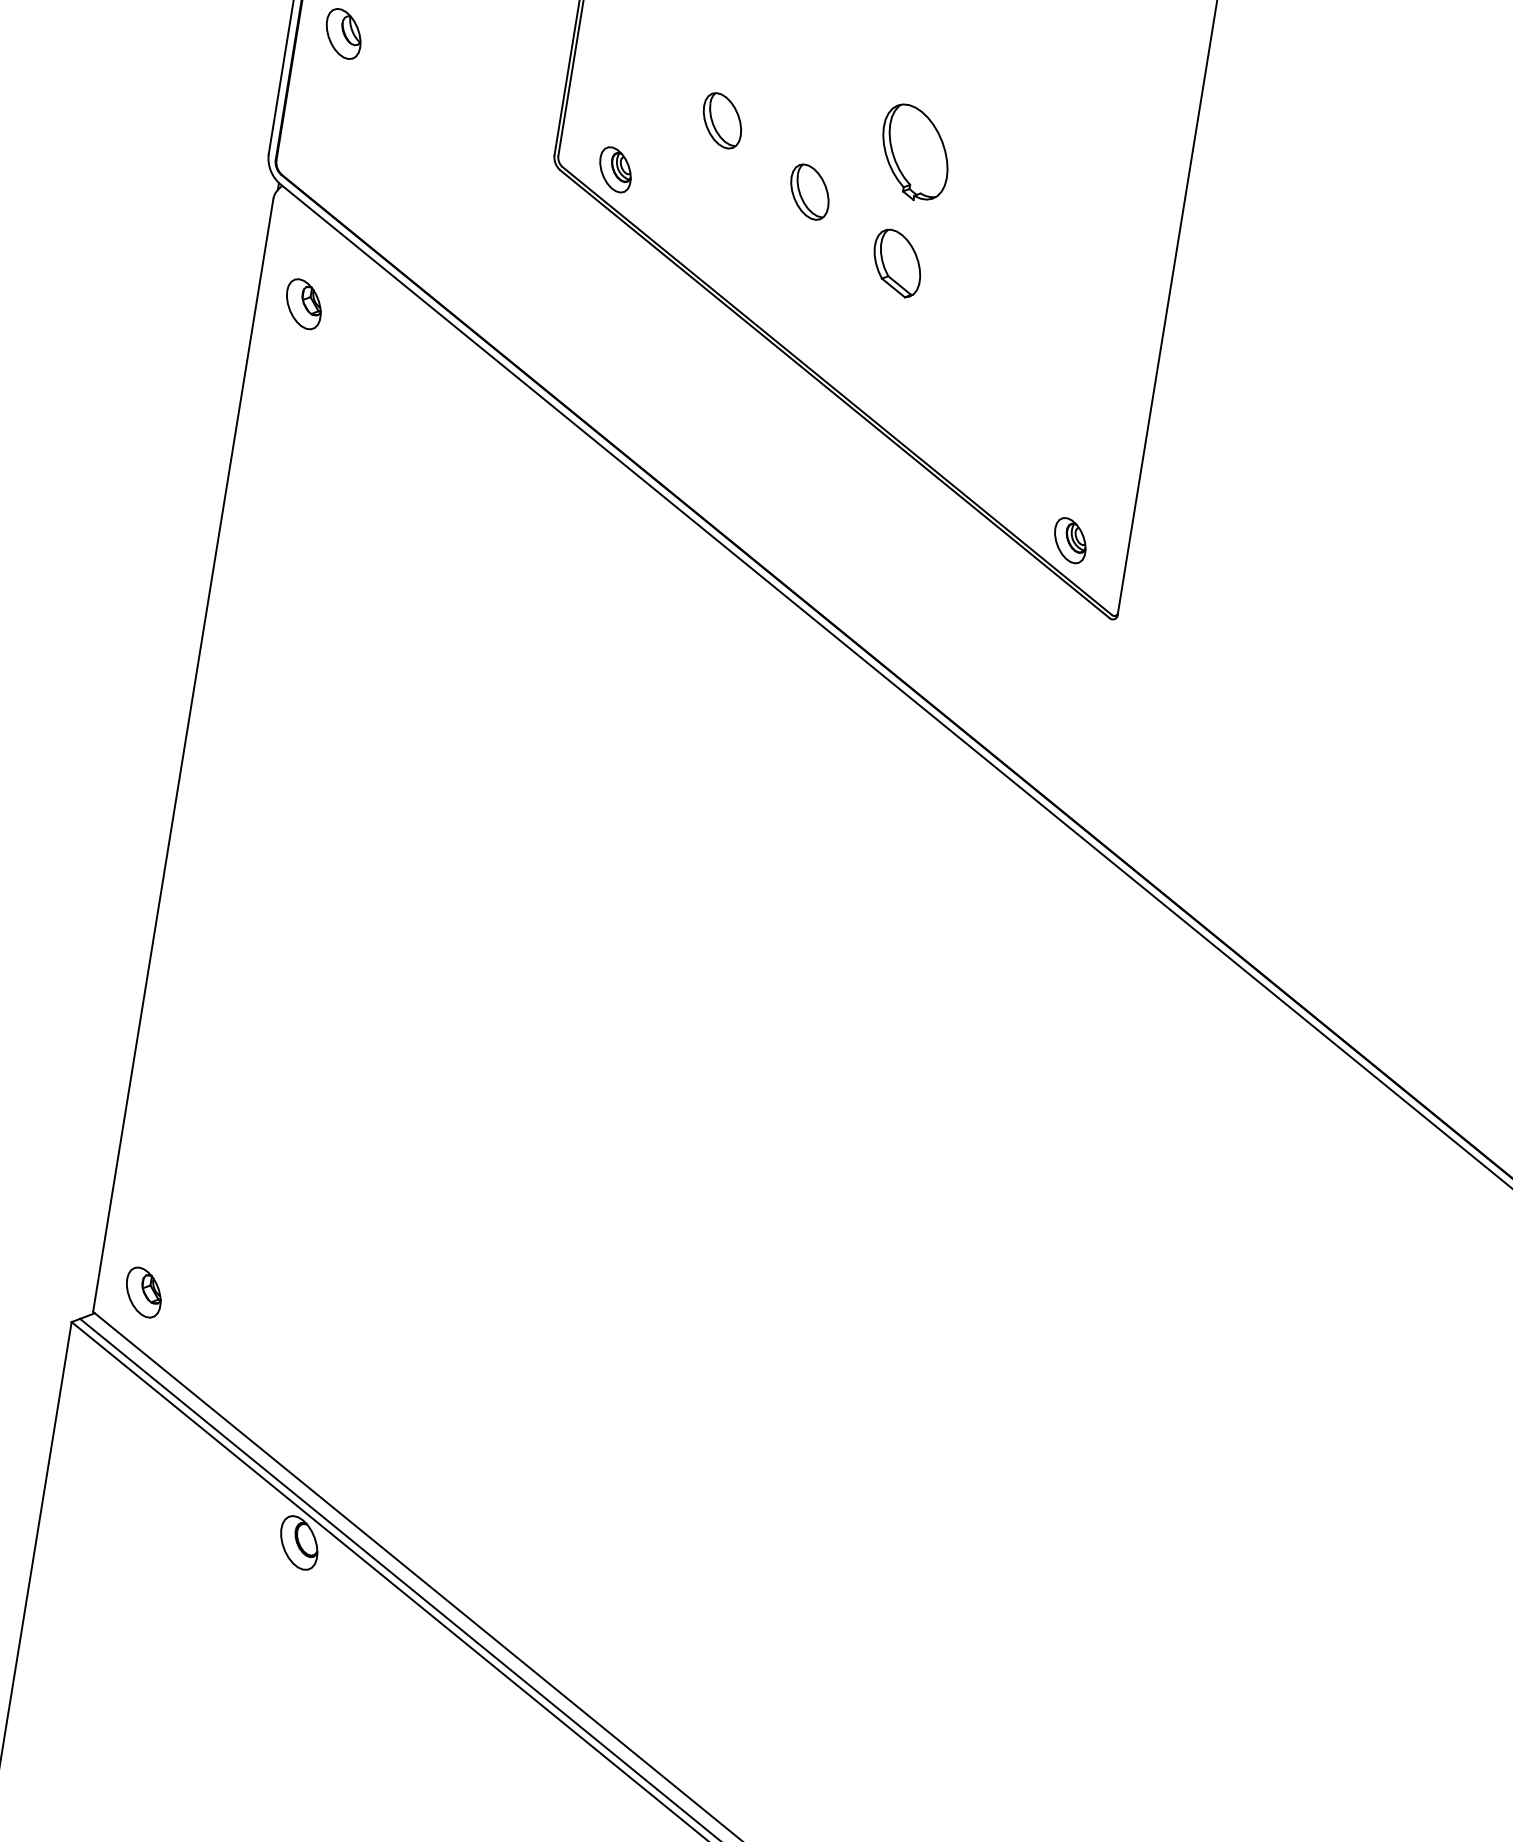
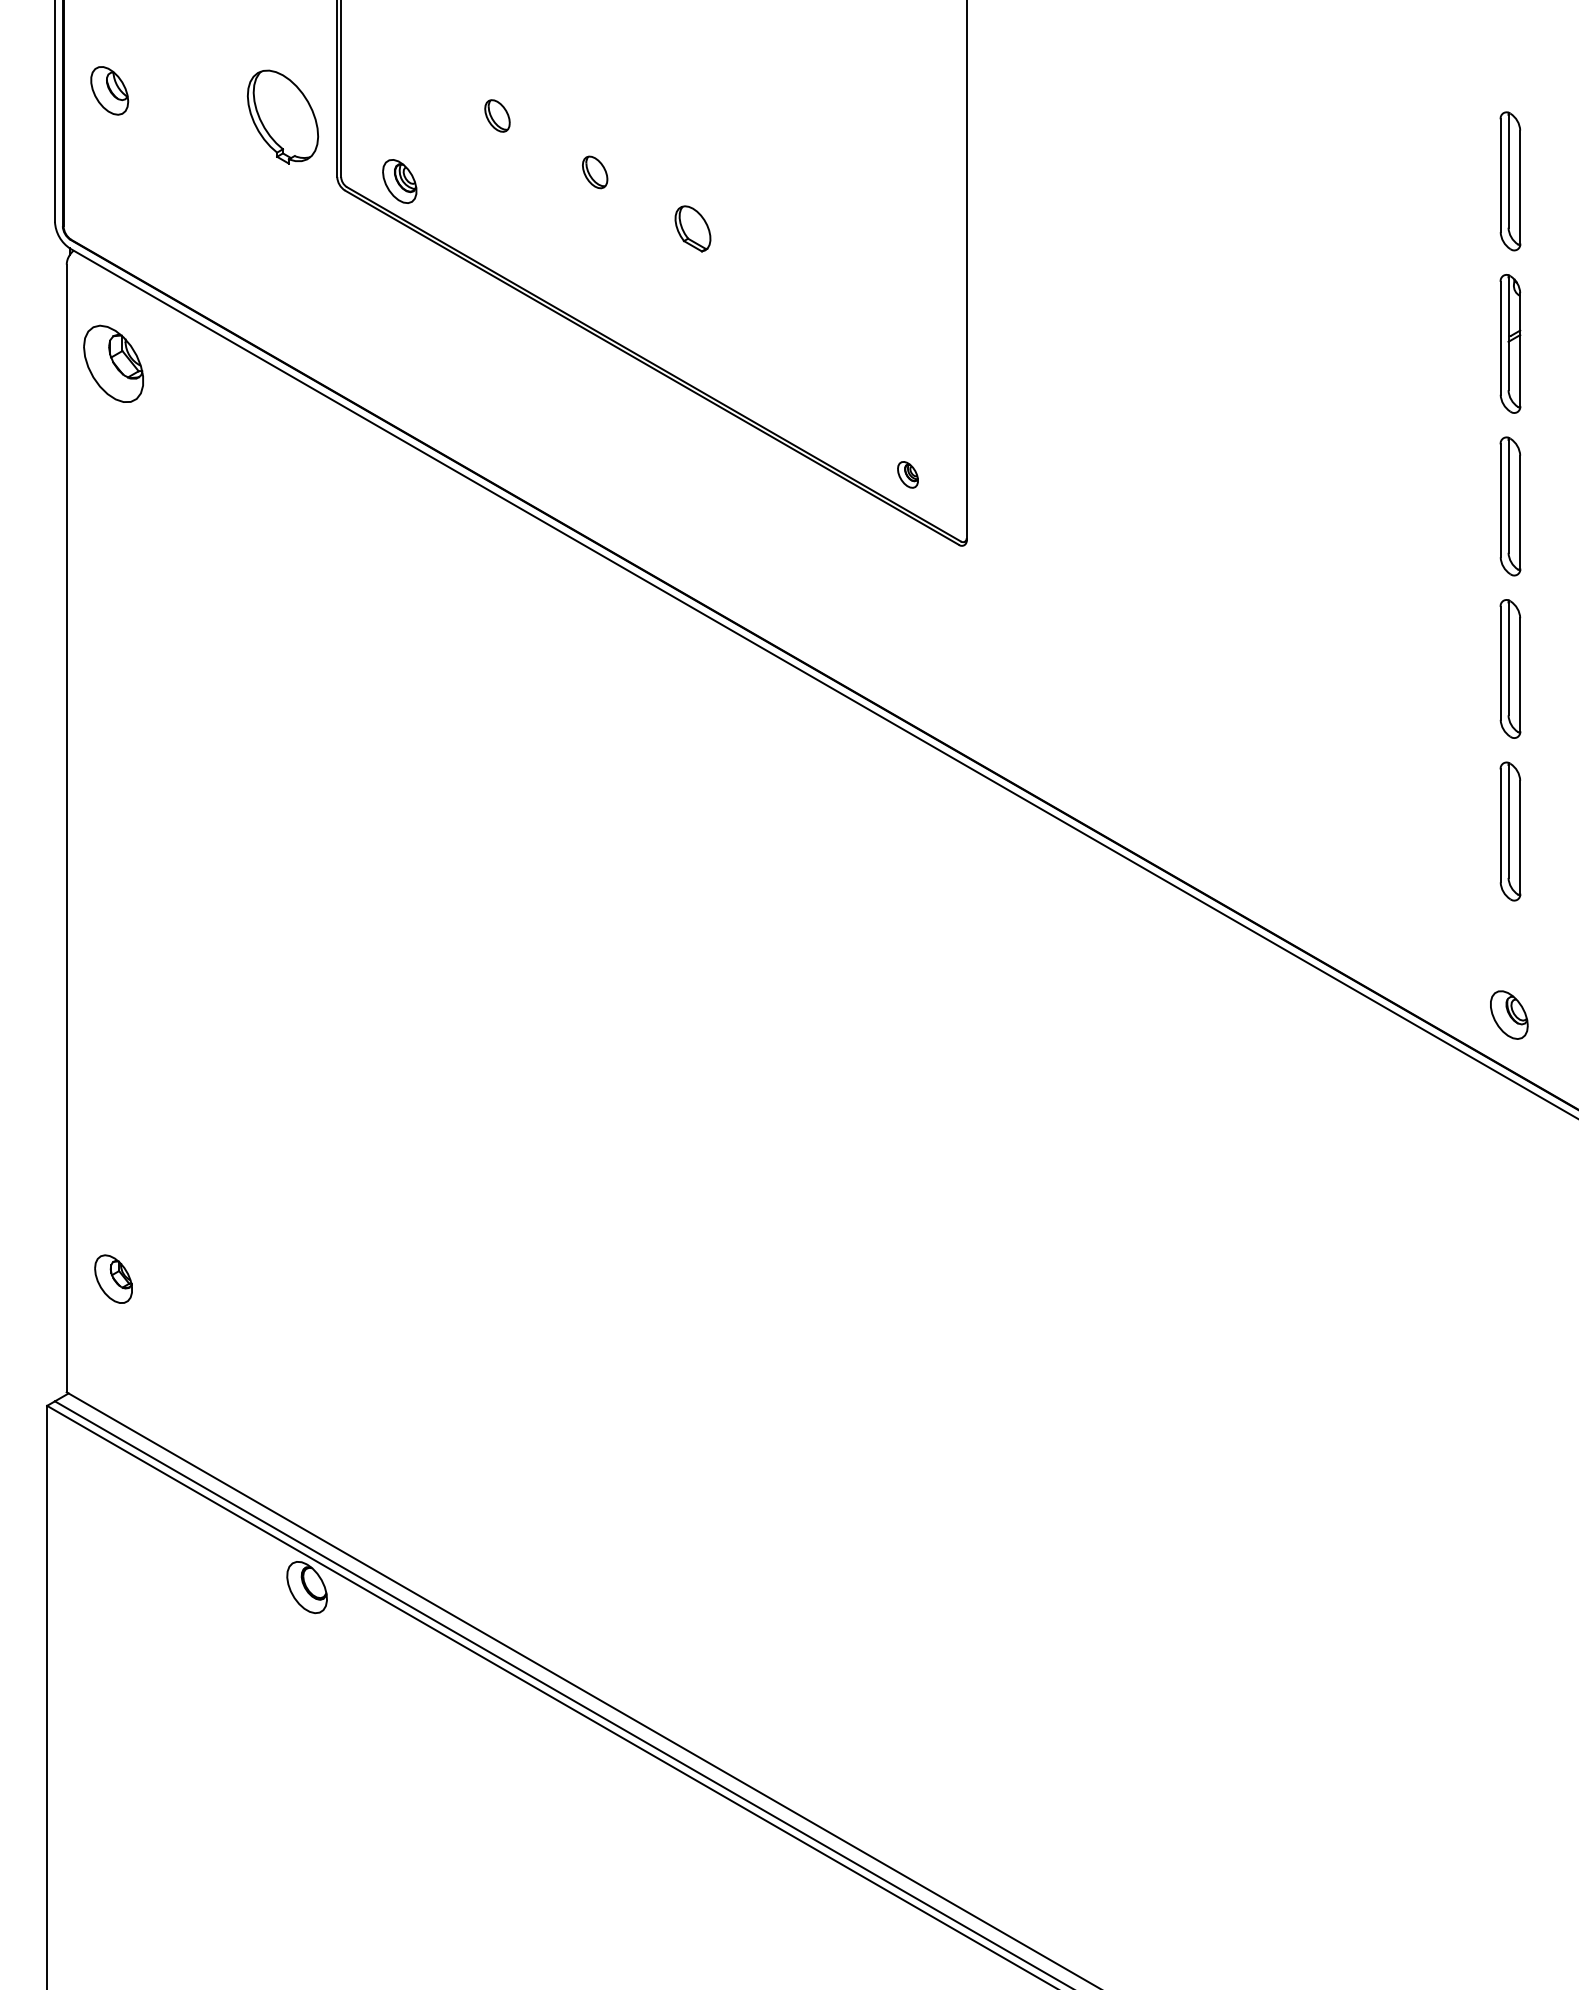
part: (722, 120) -> (497, 115), size x0.6
part: (915, 152) -> (283, 116), moved
part: (809, 192) -> (594, 172), size x0.6
part: (896, 263) -> (692, 228), size x0.7
part: (303, 303) -> (113, 363), size x1.6
part: (1069, 540) -> (907, 474), size x0.6
part: (143, 1291) -> (113, 1278), moved

